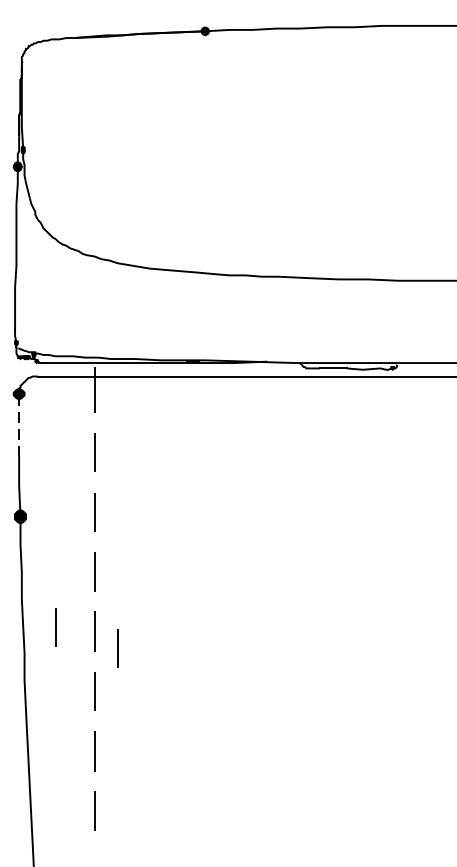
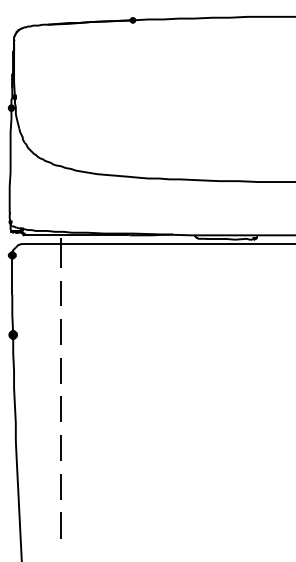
line: (19, 425) -> (12, 275), dashed -> solid
line: (54, 627) -> (35, 406), removed
line: (116, 647) -> (75, 419), removed

